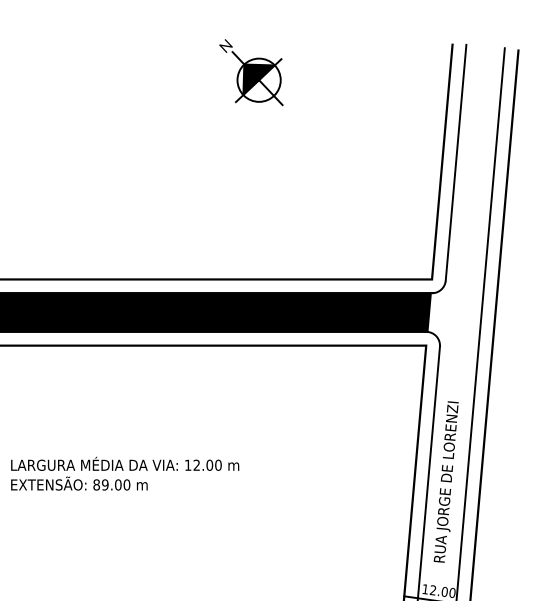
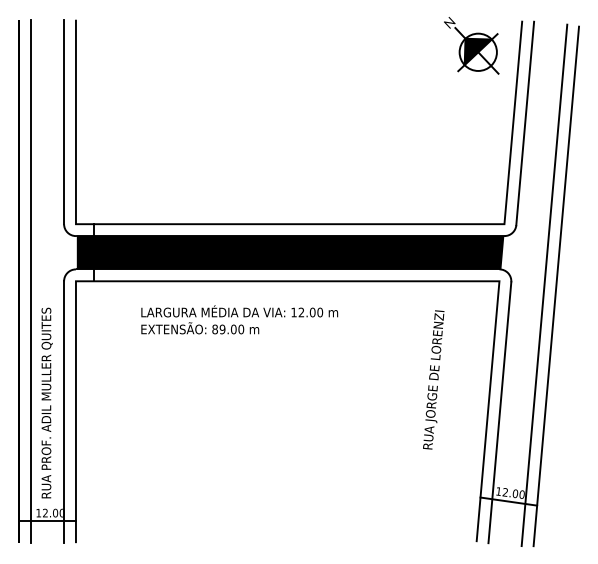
part: (251, 72) -> (471, 45), moved
text: (124, 473) -> (239, 319), moved
text: (445, 481) -> (433, 379), moved

